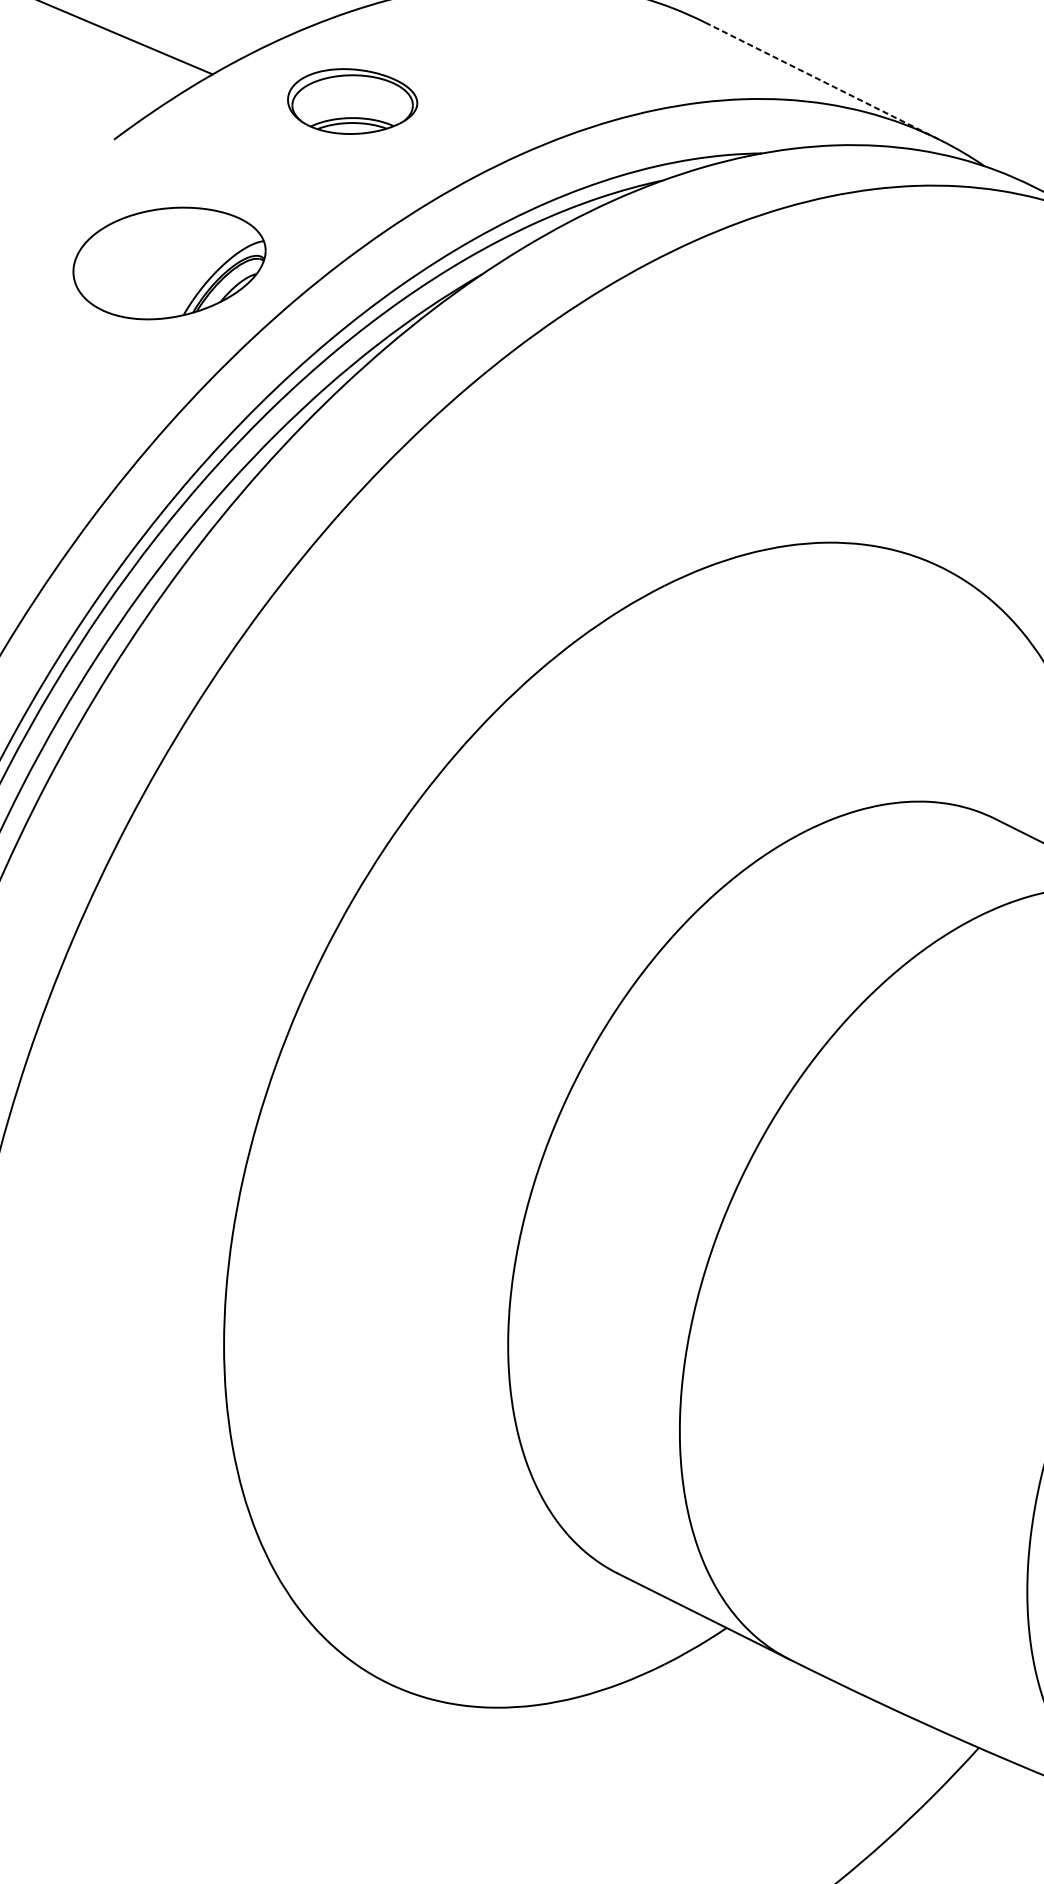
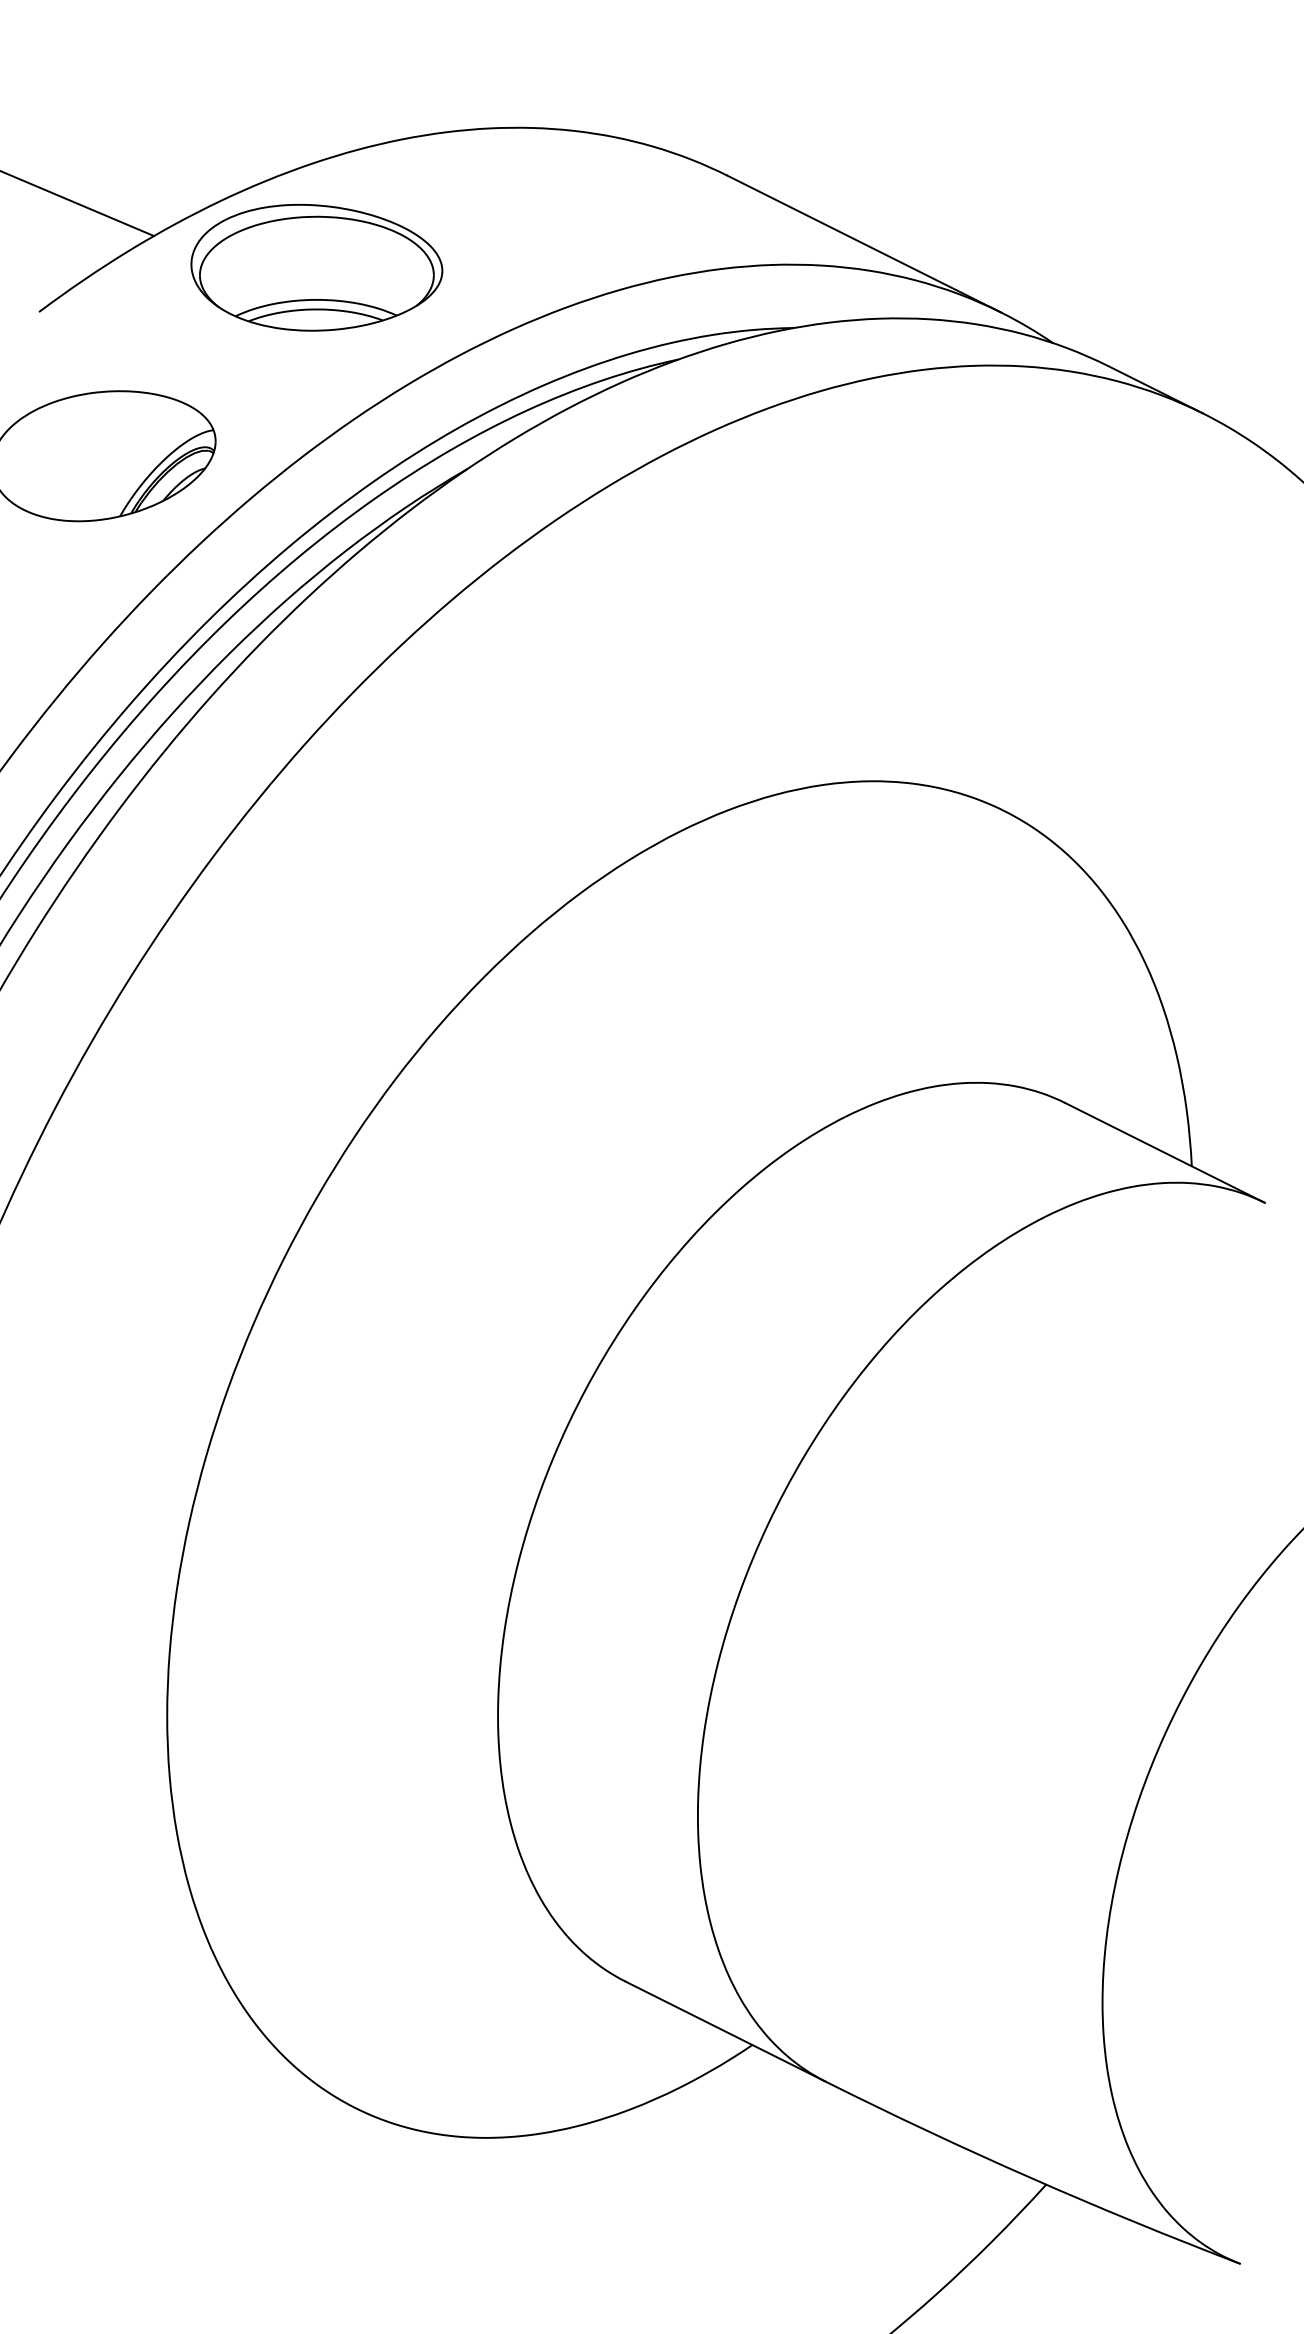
line: (822, 81) -> (864, 244), dashed -> solid
part: (352, 101) -> (316, 267), size x1.67

